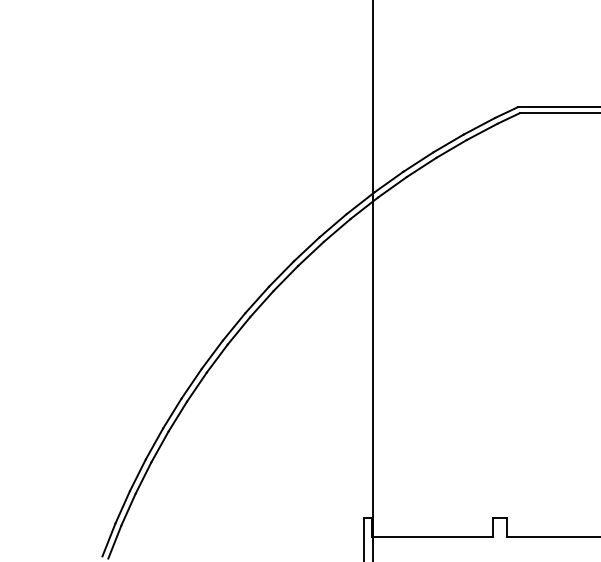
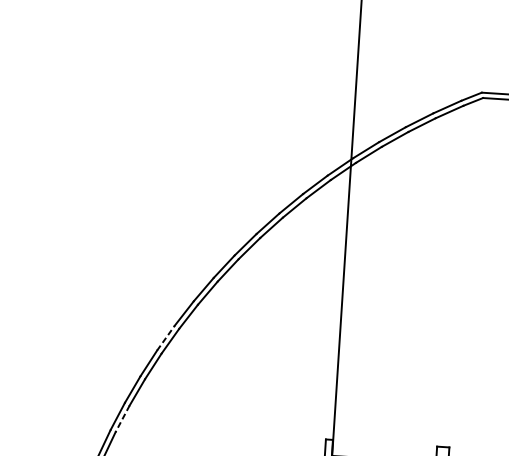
line: (172, 413) -> (166, 338), solid -> dashed
line: (128, 509) -> (122, 418), solid -> dashed

